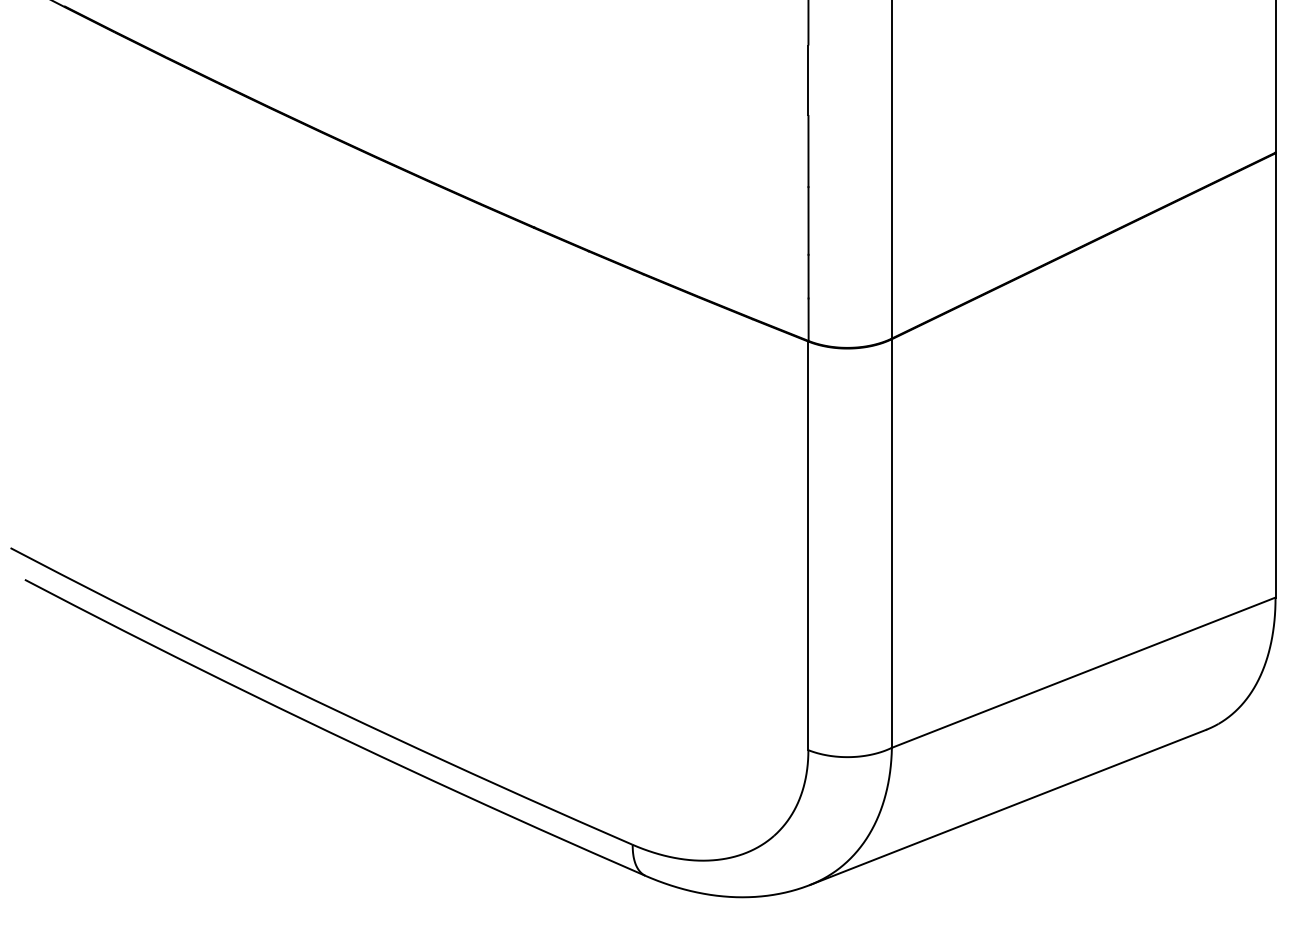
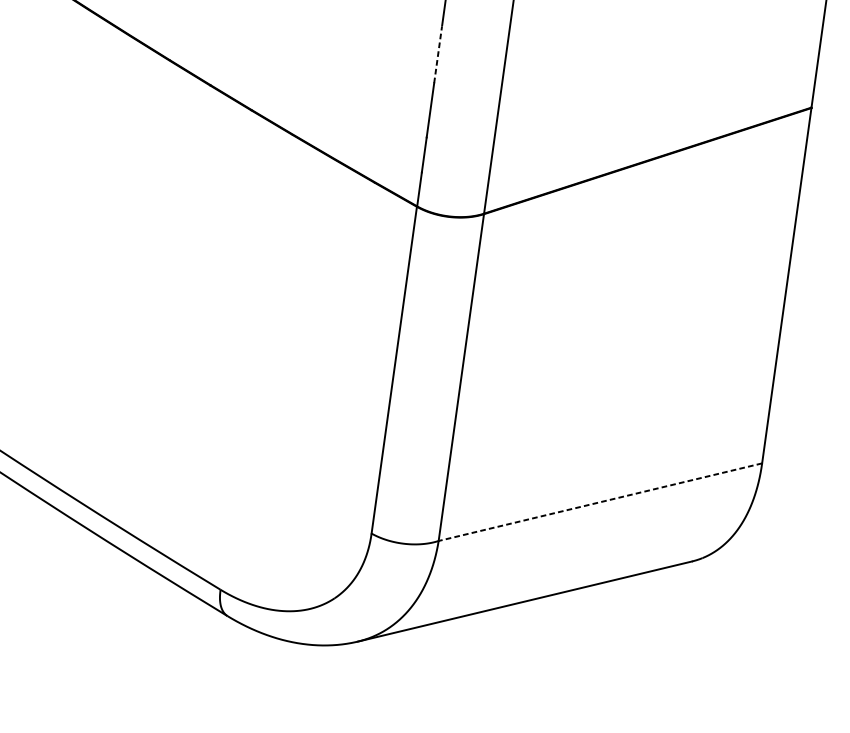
line: (808, 151) -> (438, 54), solid -> dashed
line: (1083, 672) -> (600, 502), solid -> dashed

